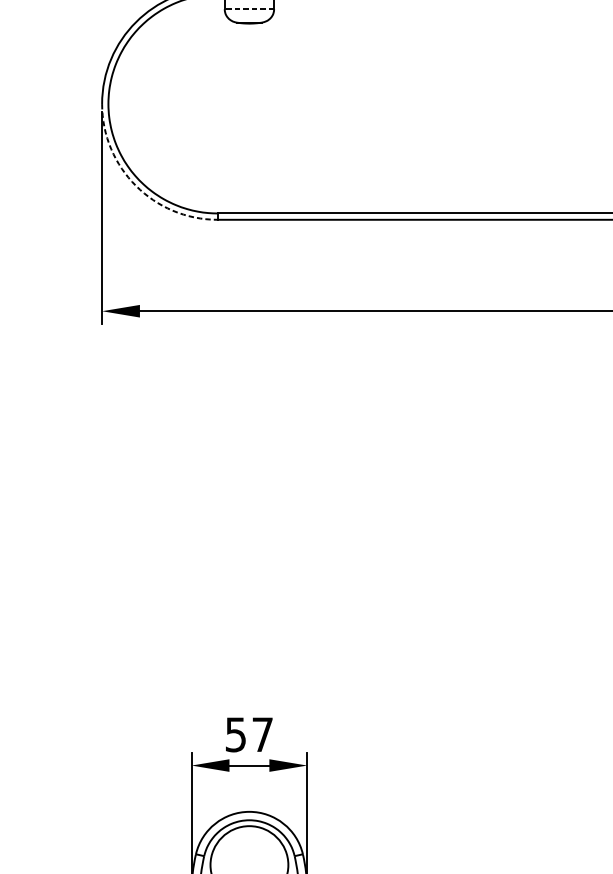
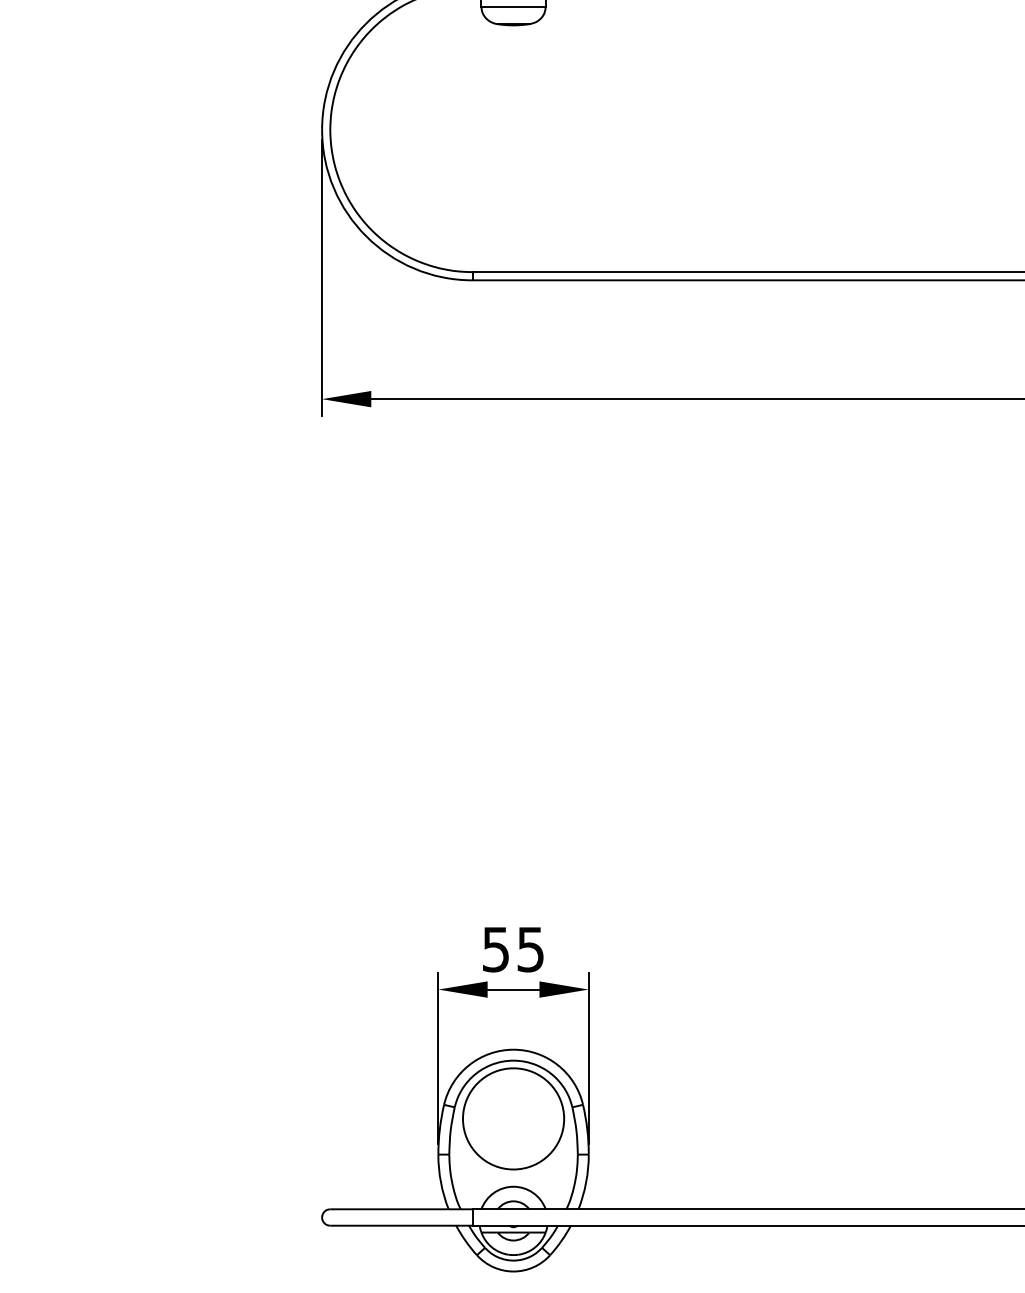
line: (249, 9) -> (513, 6), dashed -> solid
arc: (136, 186) -> (366, 236), dashed -> solid
text: (262, 734) -> (530, 949), 57 -> 55

